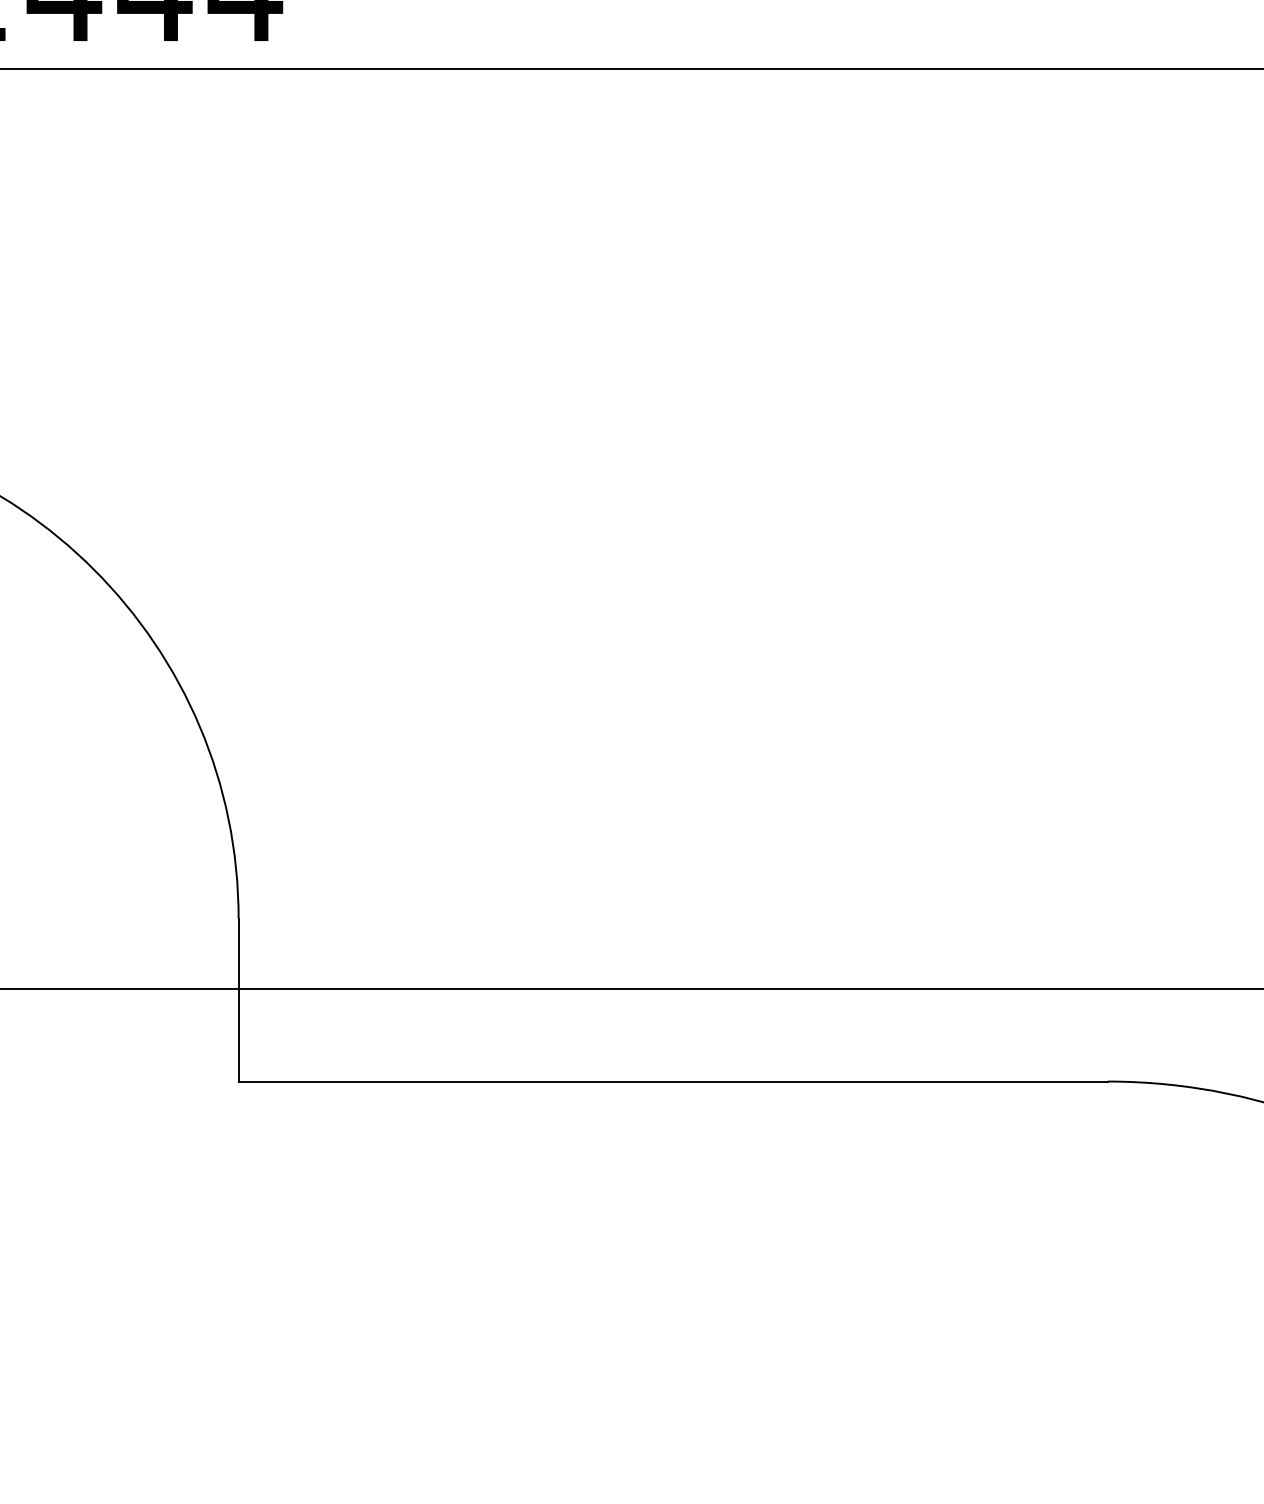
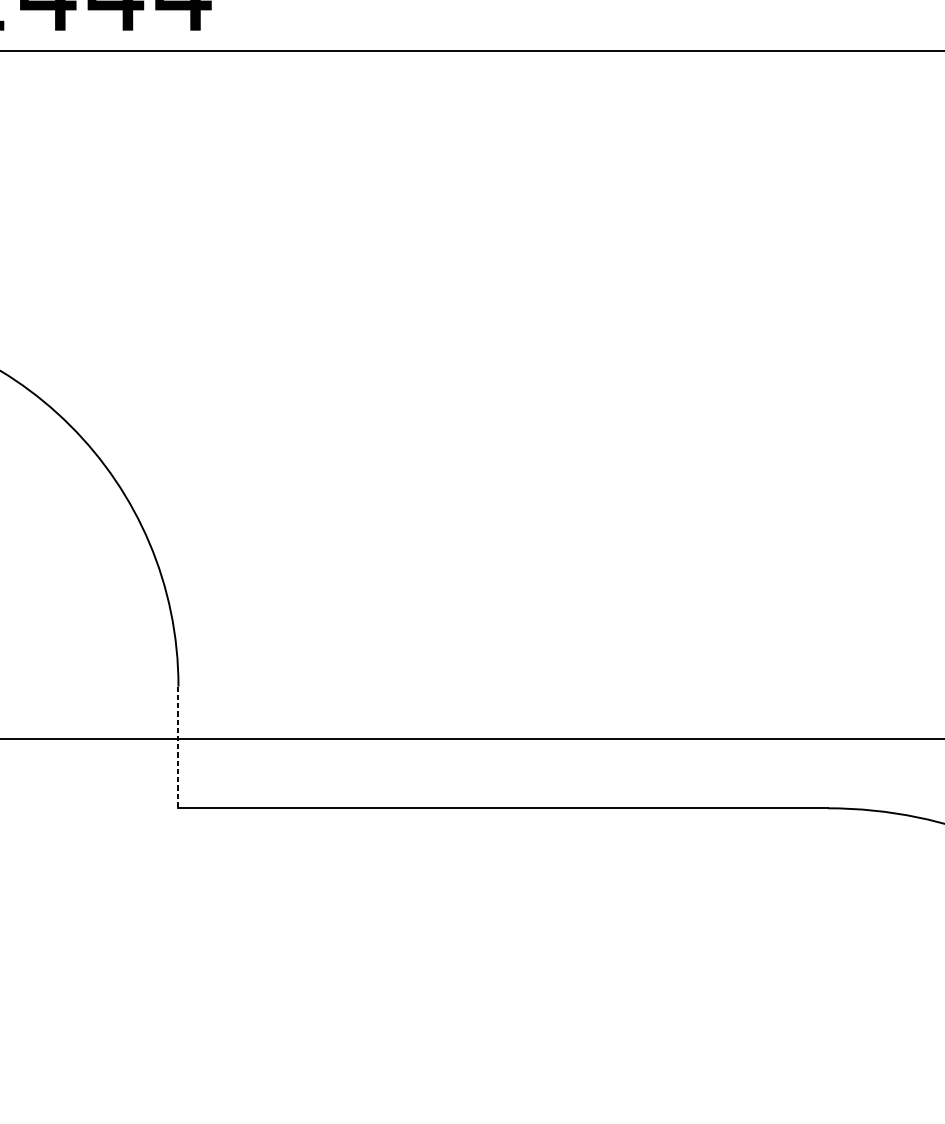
line: (238, 1000) -> (178, 747), solid -> dashed

